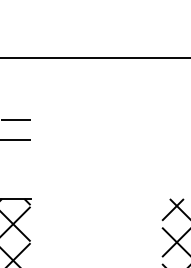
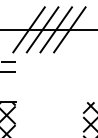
line: (55, 57) -> (28, 29), added
line: (82, 57) -> (42, 29), added
line: (110, 57) -> (56, 29), added
line: (135, 57) -> (69, 29), added

